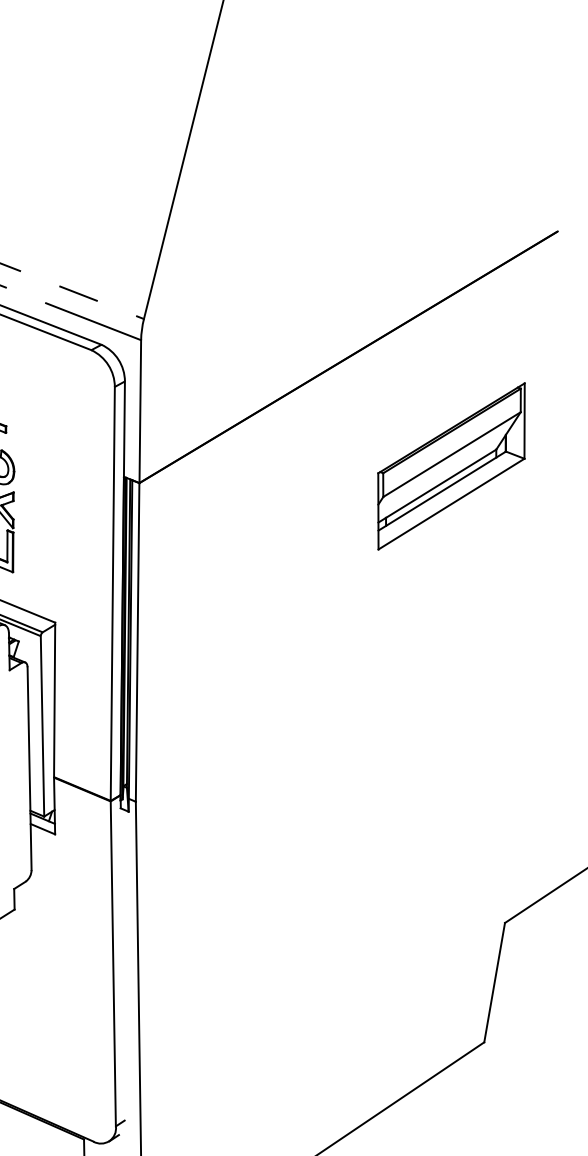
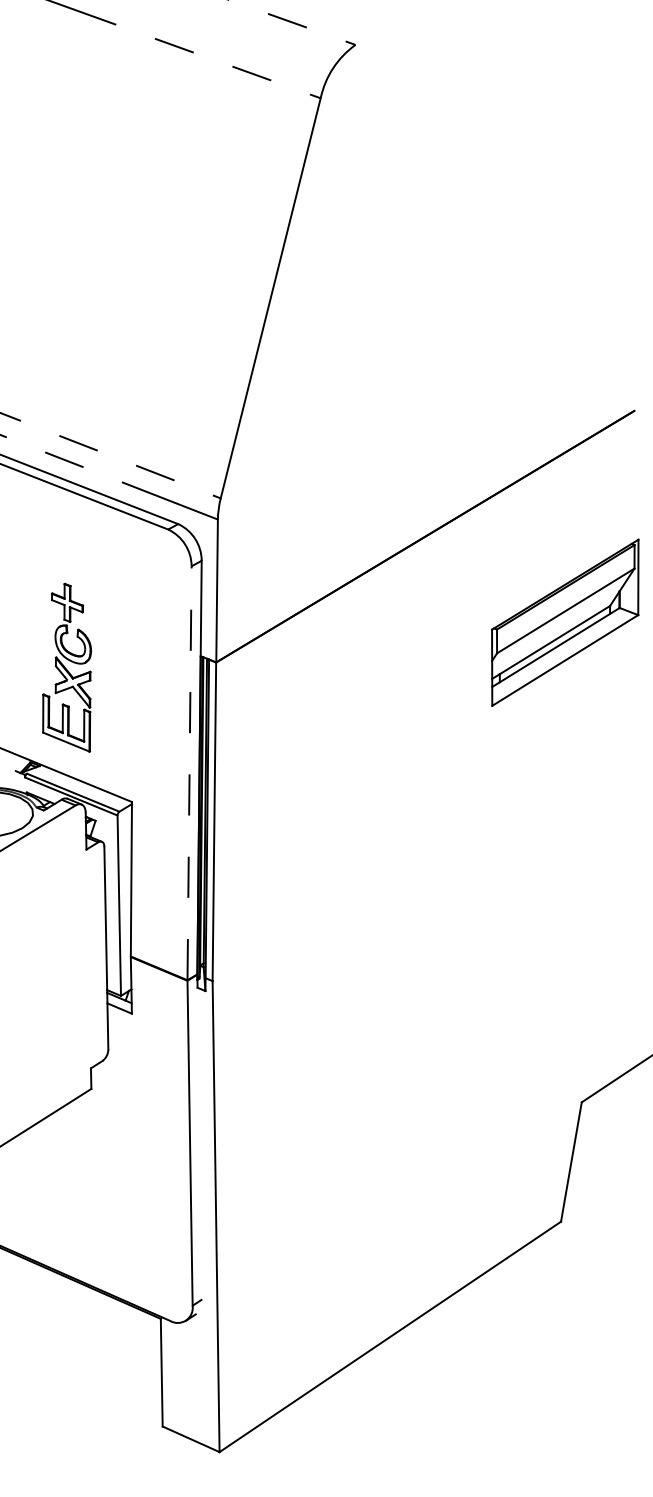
part: (451, 466) -> (565, 622), moved
line: (112, 594) -> (189, 773), solid -> dashed

